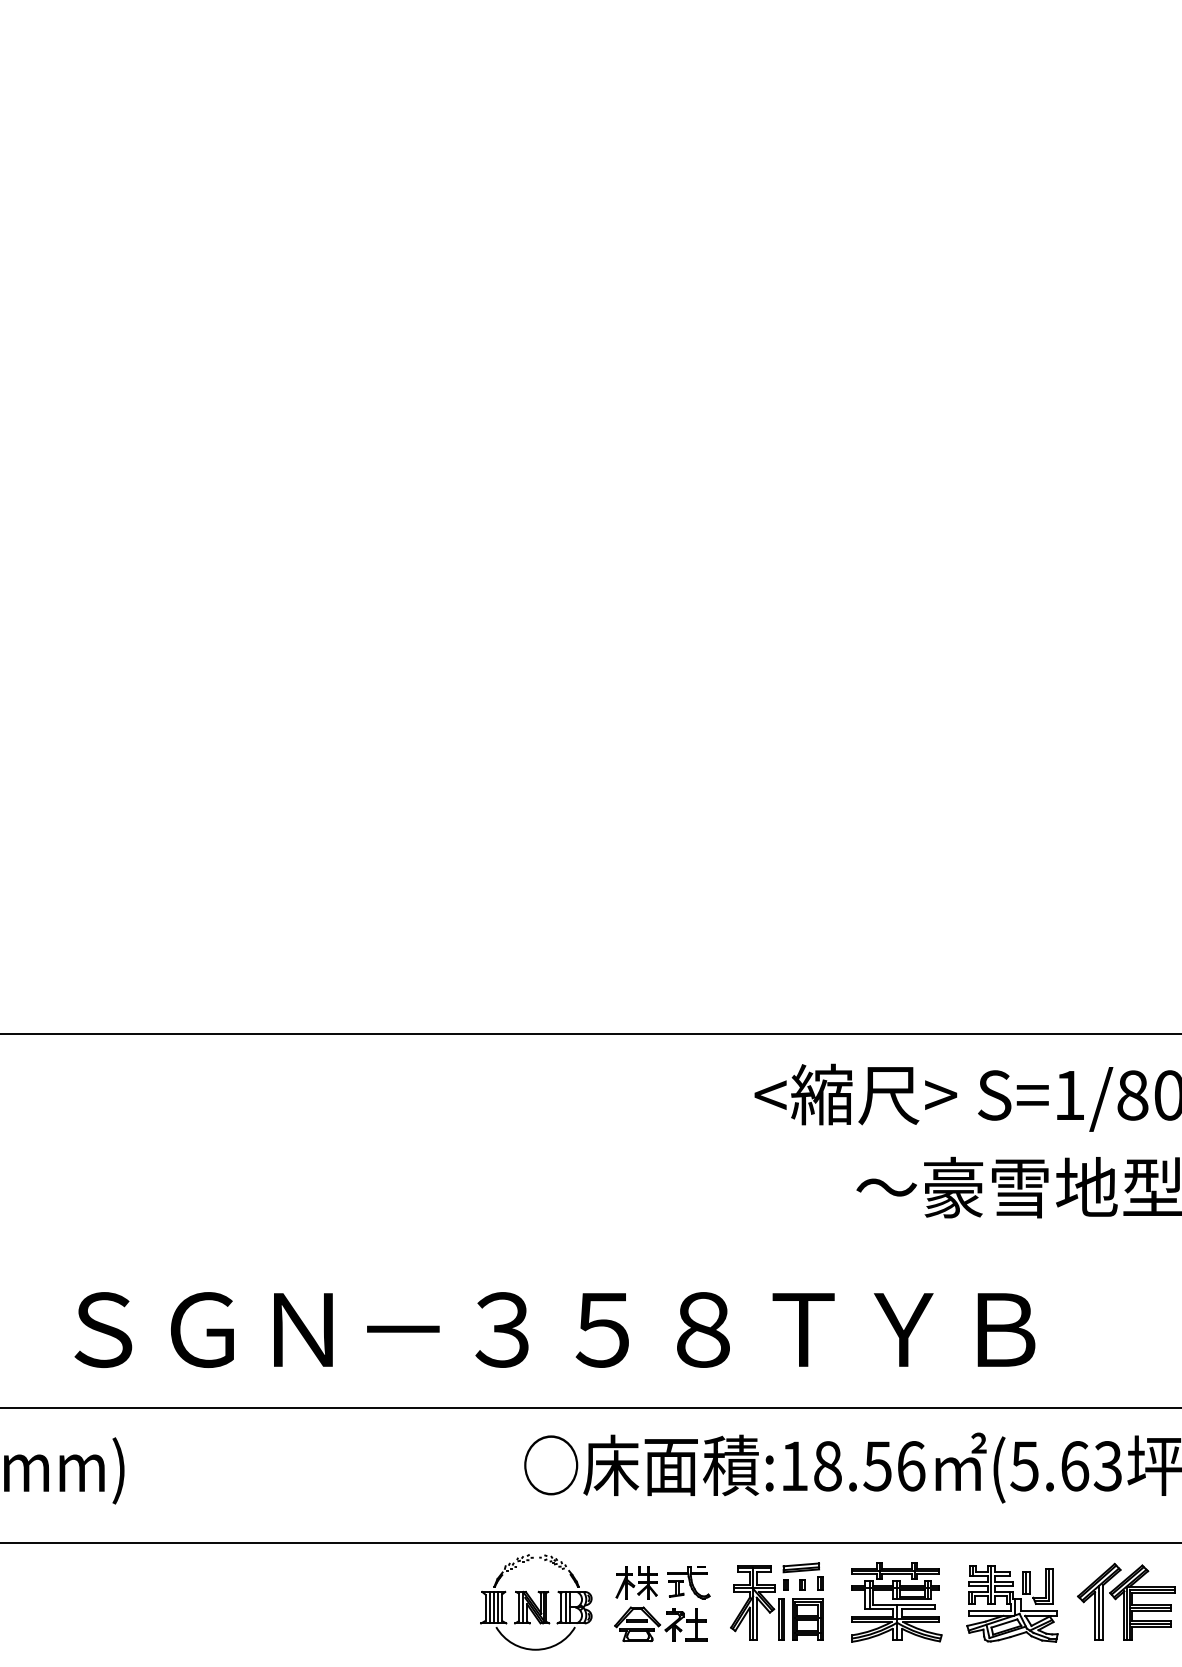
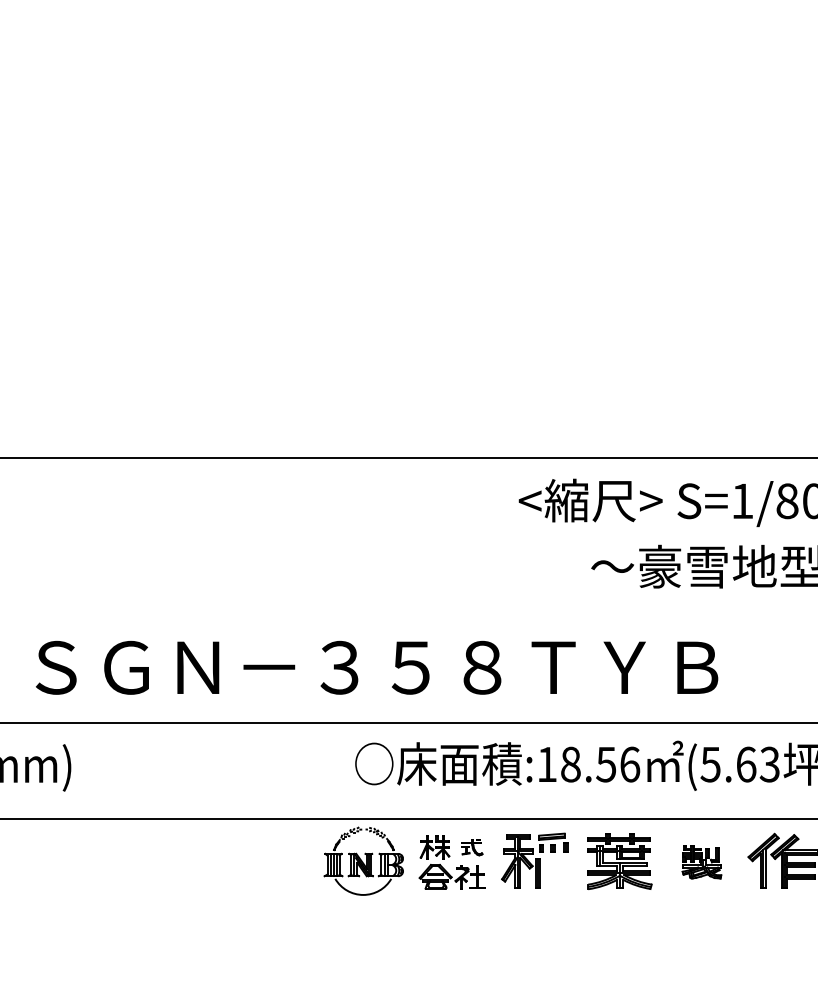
part: (688, 1582) -> (471, 847), size x0.7
part: (1012, 1603) -> (701, 862), size x0.6
part: (807, 1619) -> (556, 873), removed

